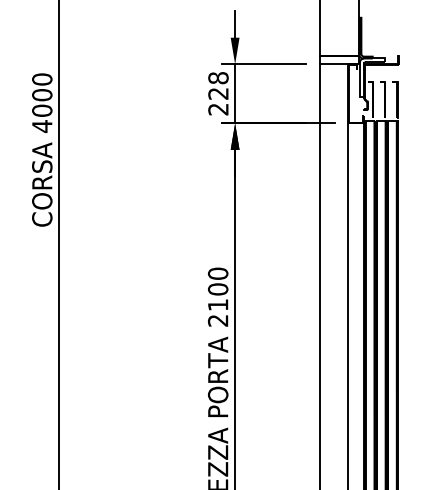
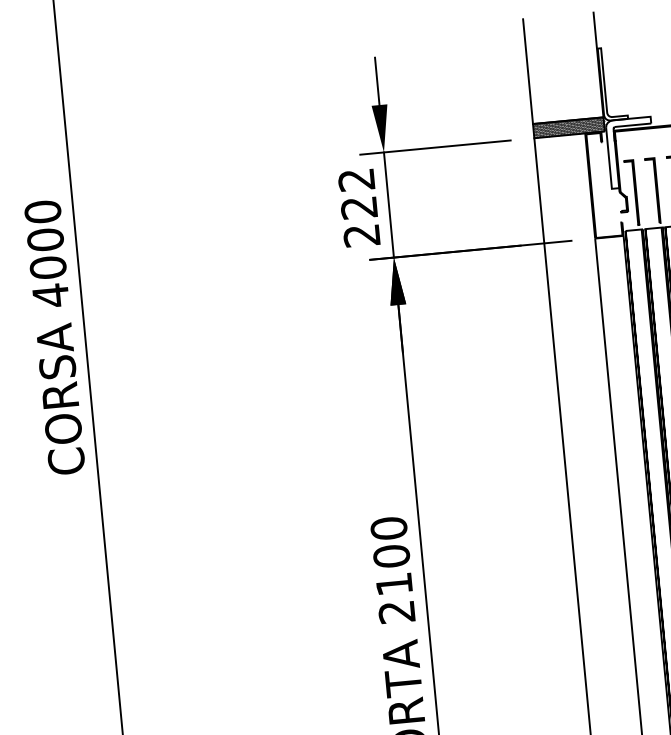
hatch: (338, 59) -> (567, 126), added
text: (218, 78) -> (356, 180), 228 -> 222

